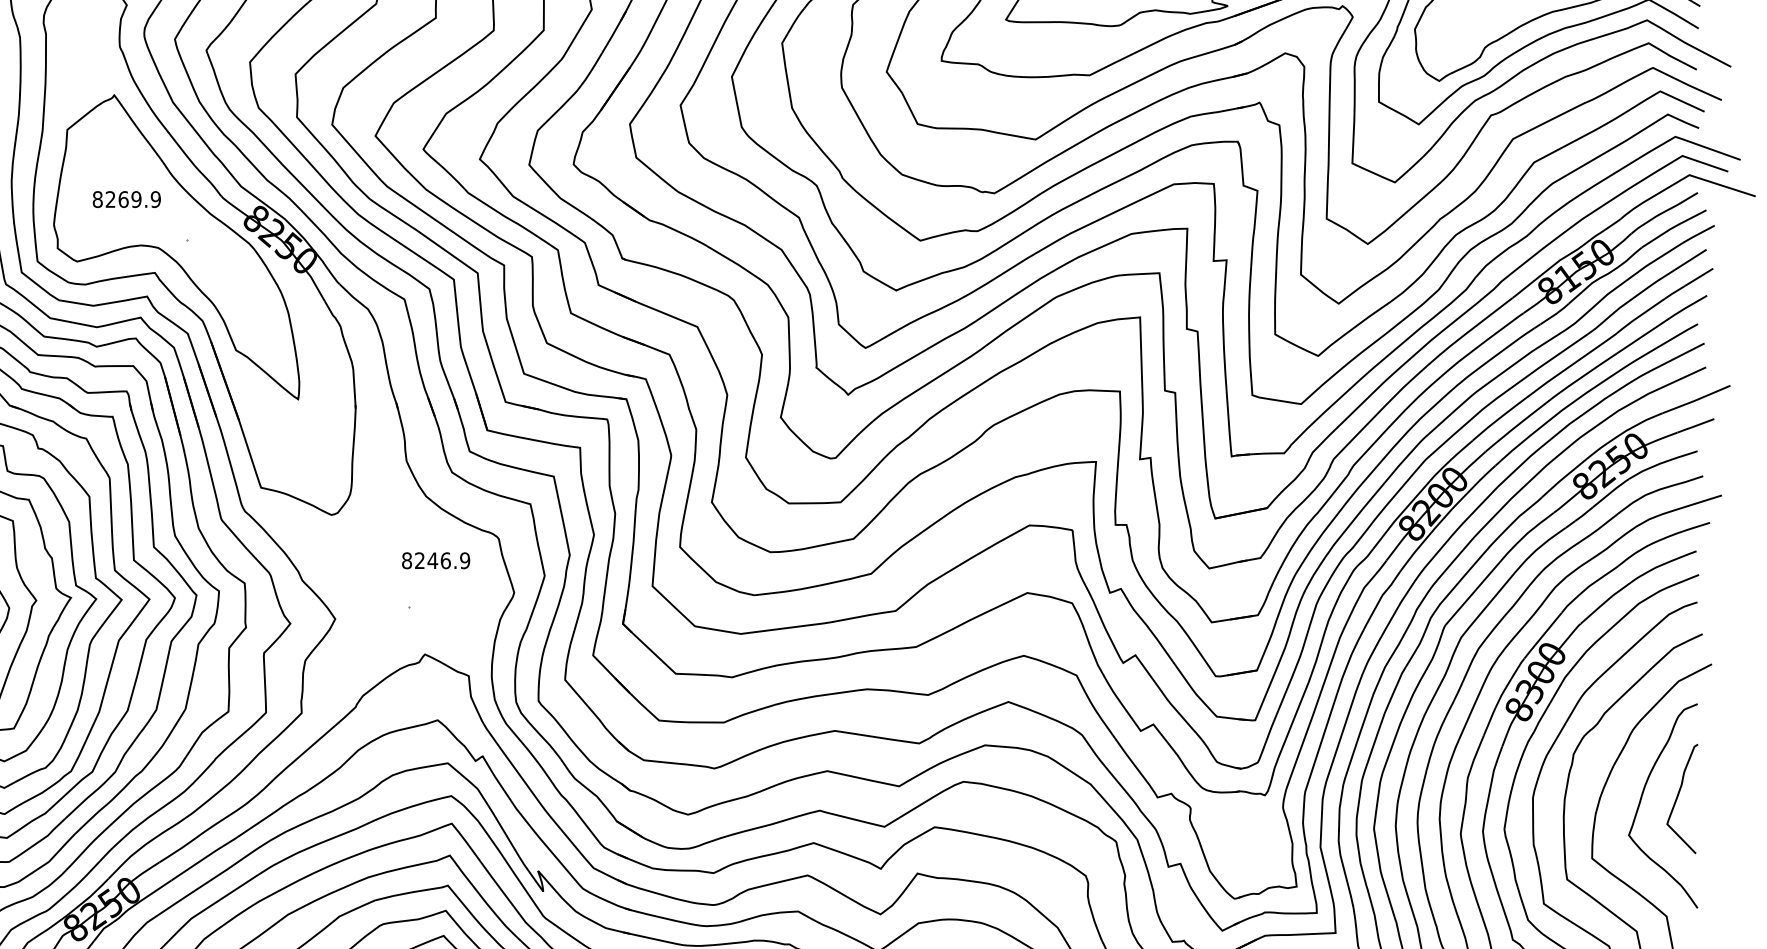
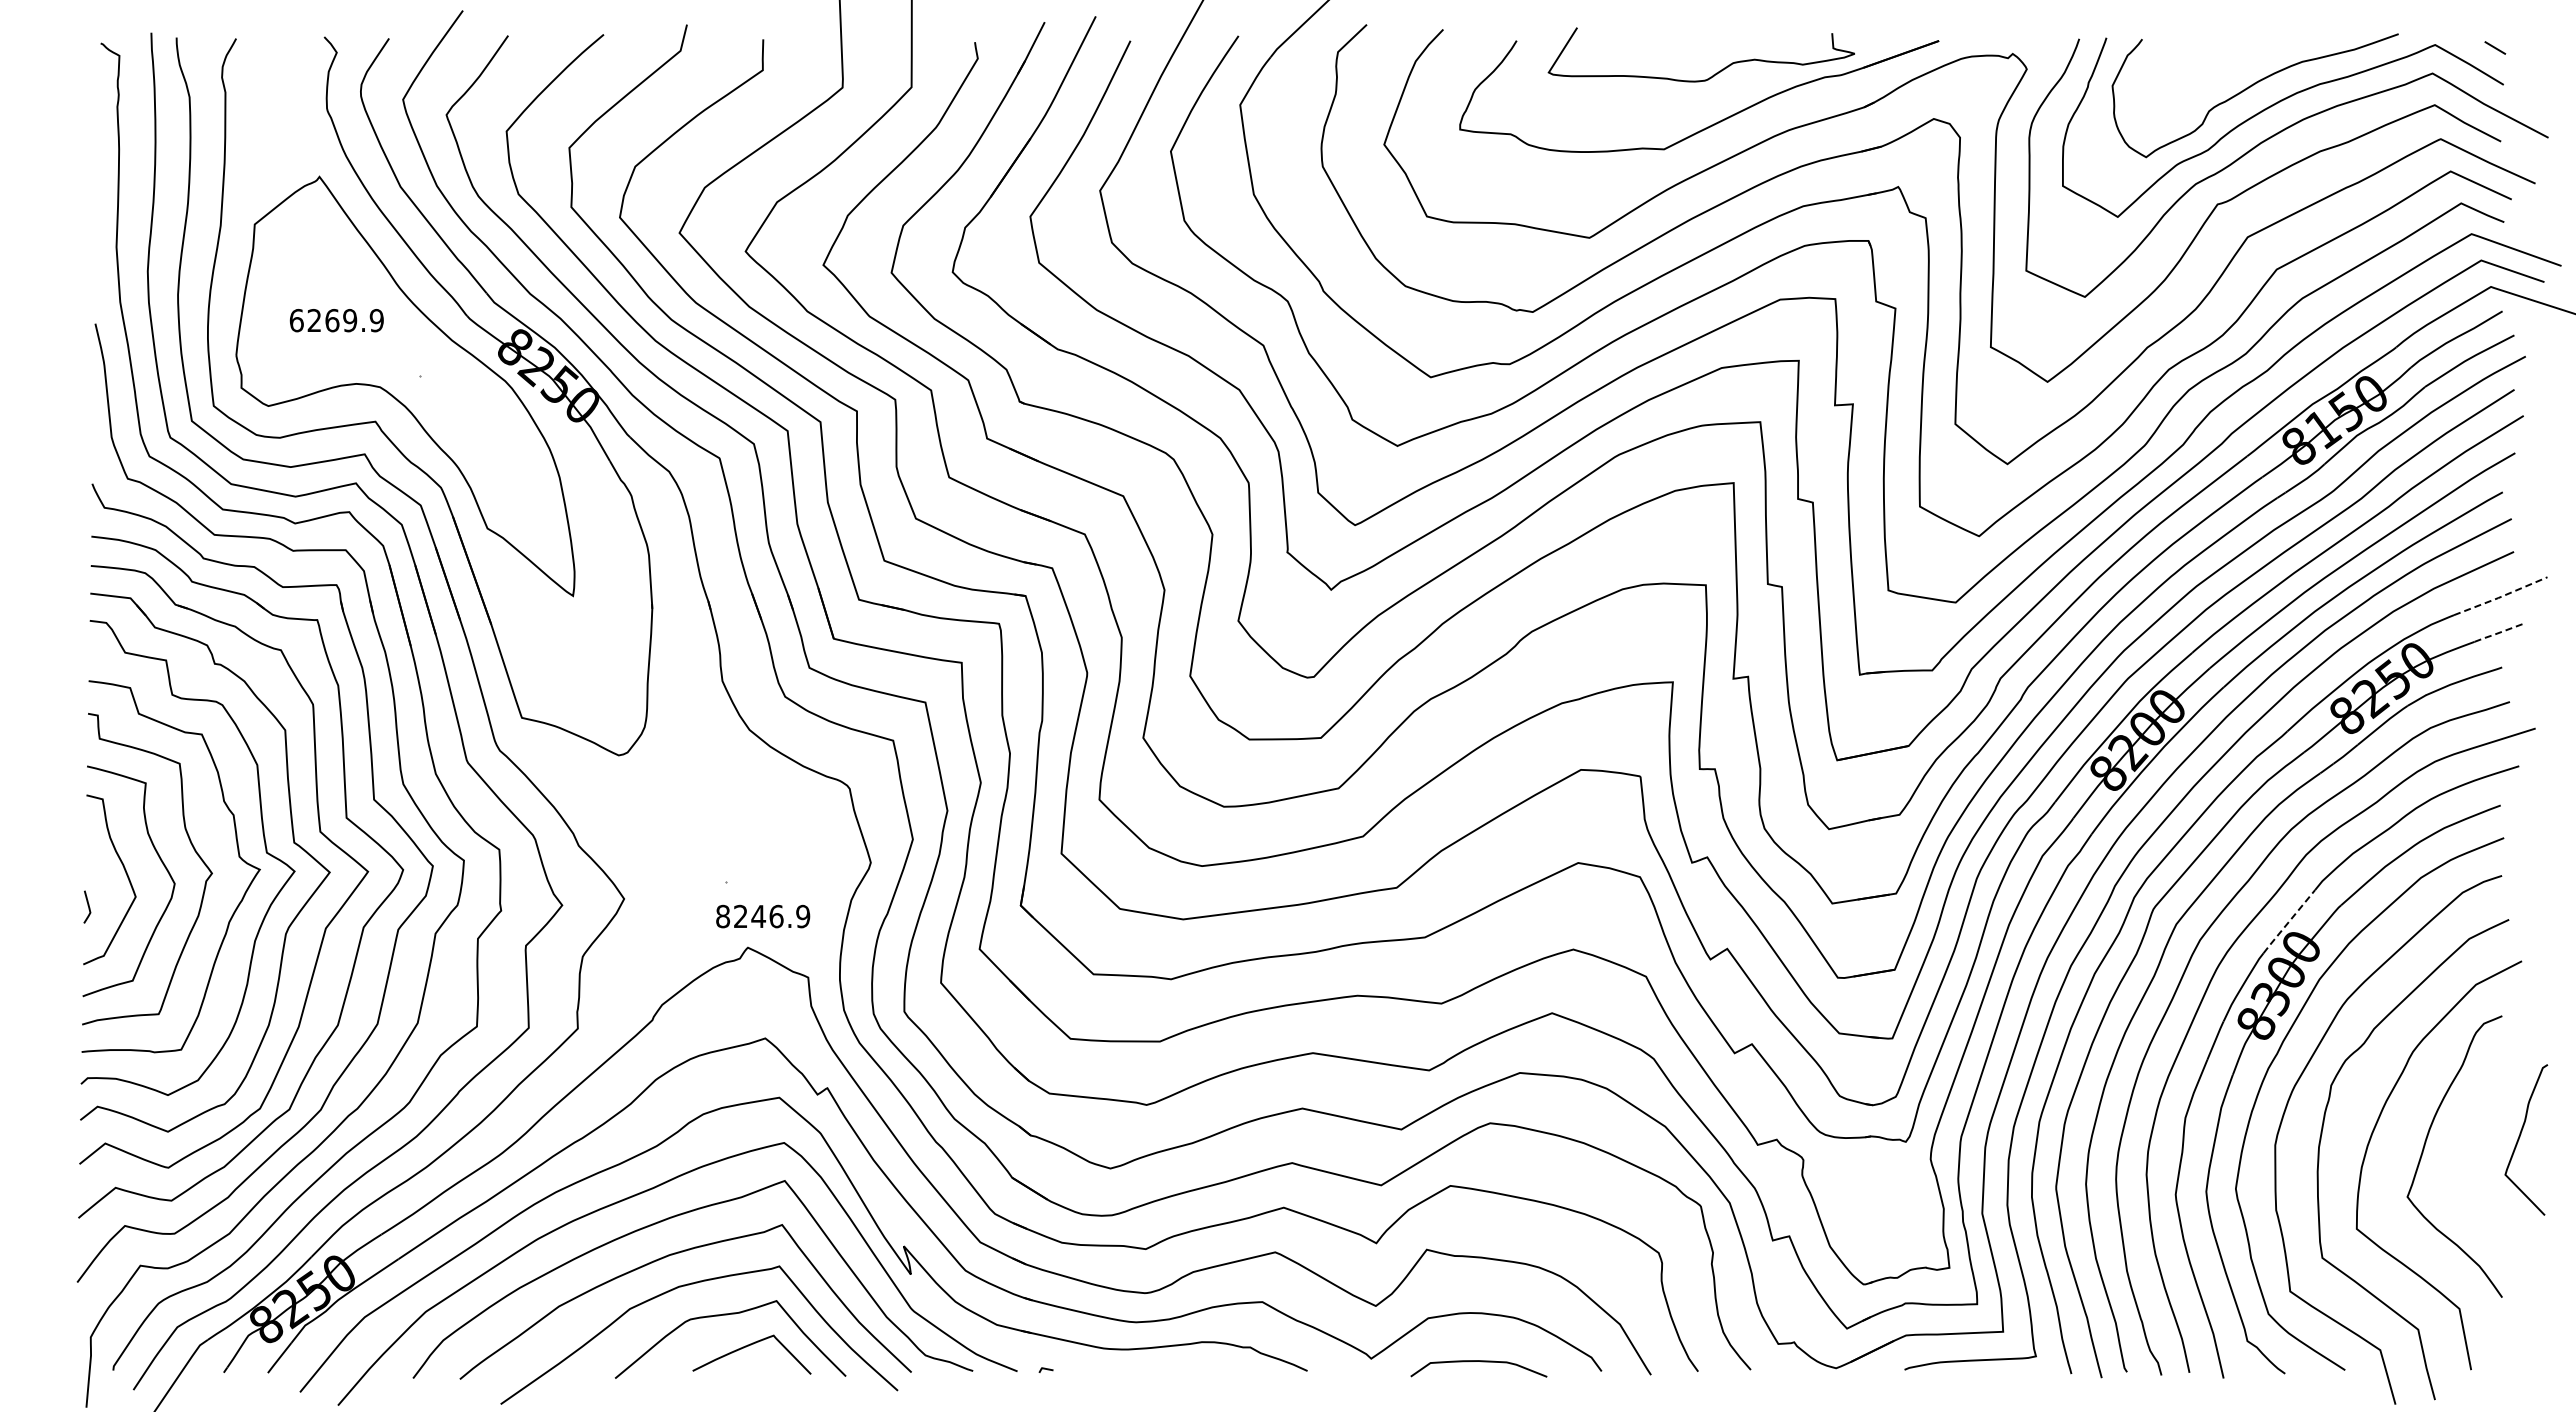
text: (97, 199) -> (296, 320), 8269.9 -> 6269.9
line: (1696, 399) -> (2500, 596), solid -> dashed
line: (1694, 426) -> (2498, 633), solid -> dashed
text: (436, 560) -> (763, 916), moved
line: (1543, 635) -> (2289, 921), solid -> dashed
curve: (1678, 797) -> (2520, 1137), moved

